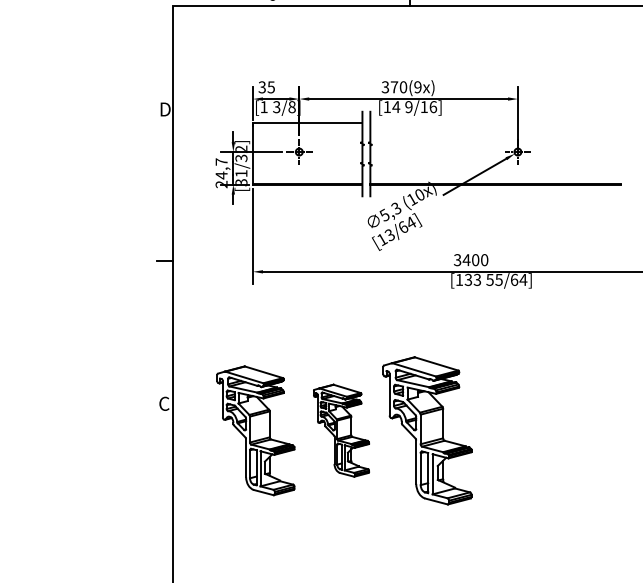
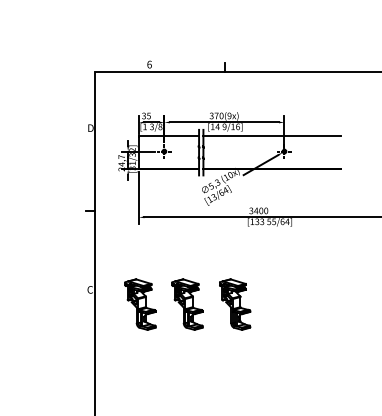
line: (494, 122) -> (271, 135), added
part: (255, 430) -> (140, 304), size x0.71
part: (428, 430) -> (235, 304), size x0.62

